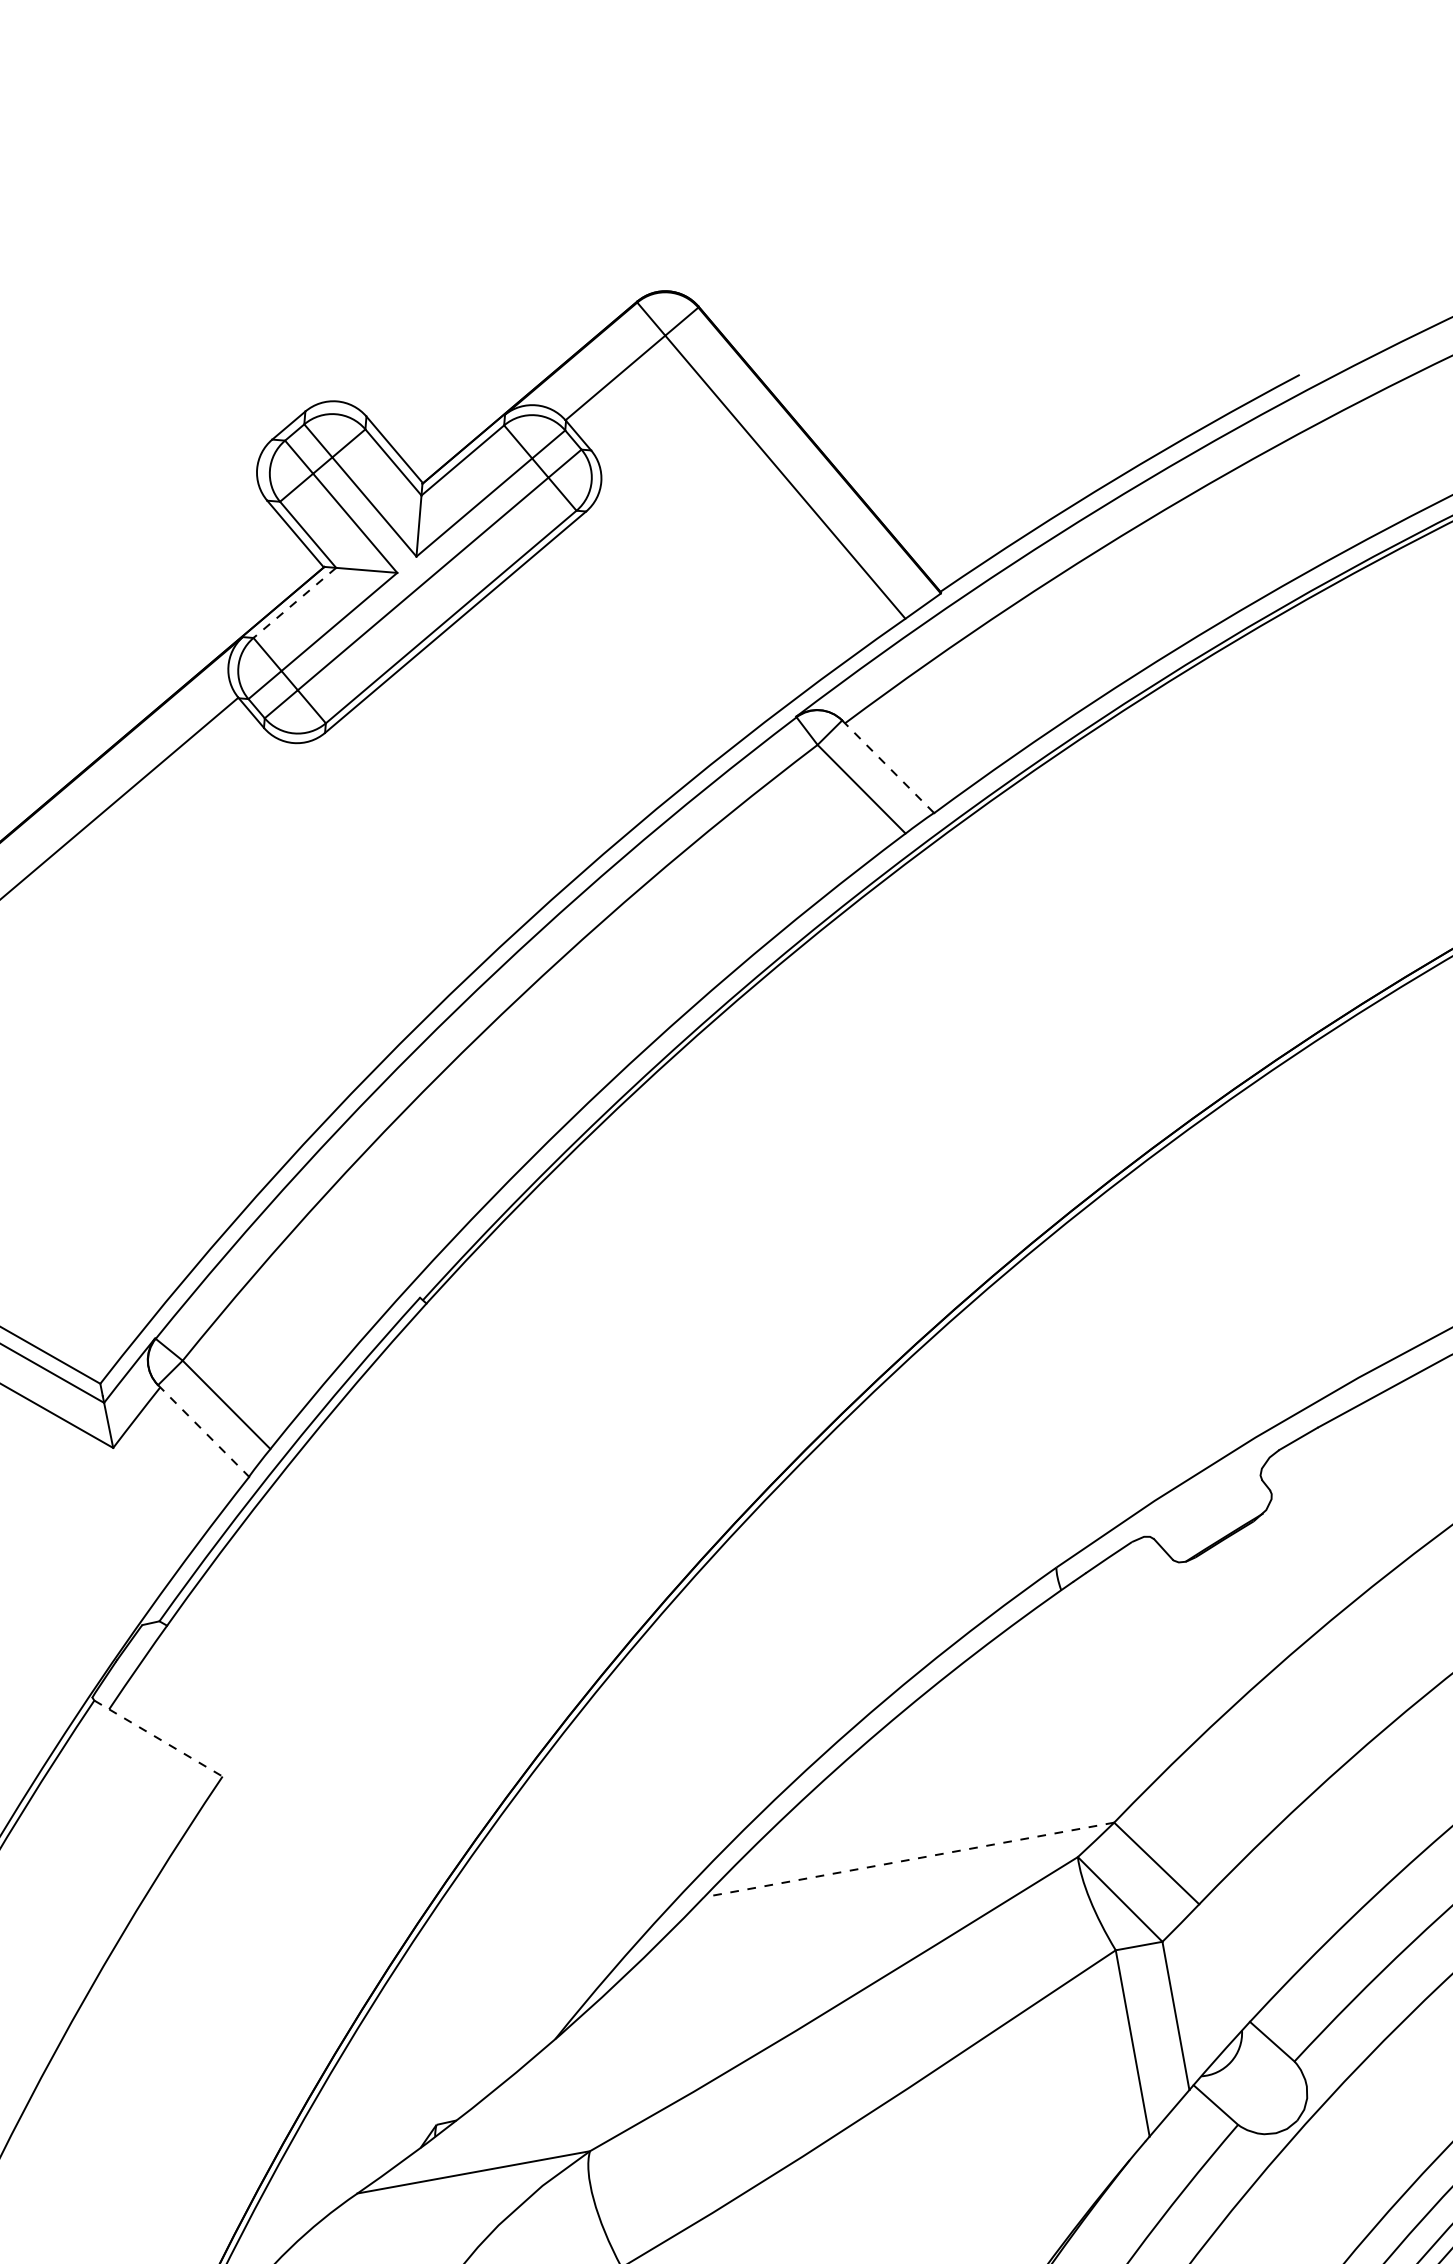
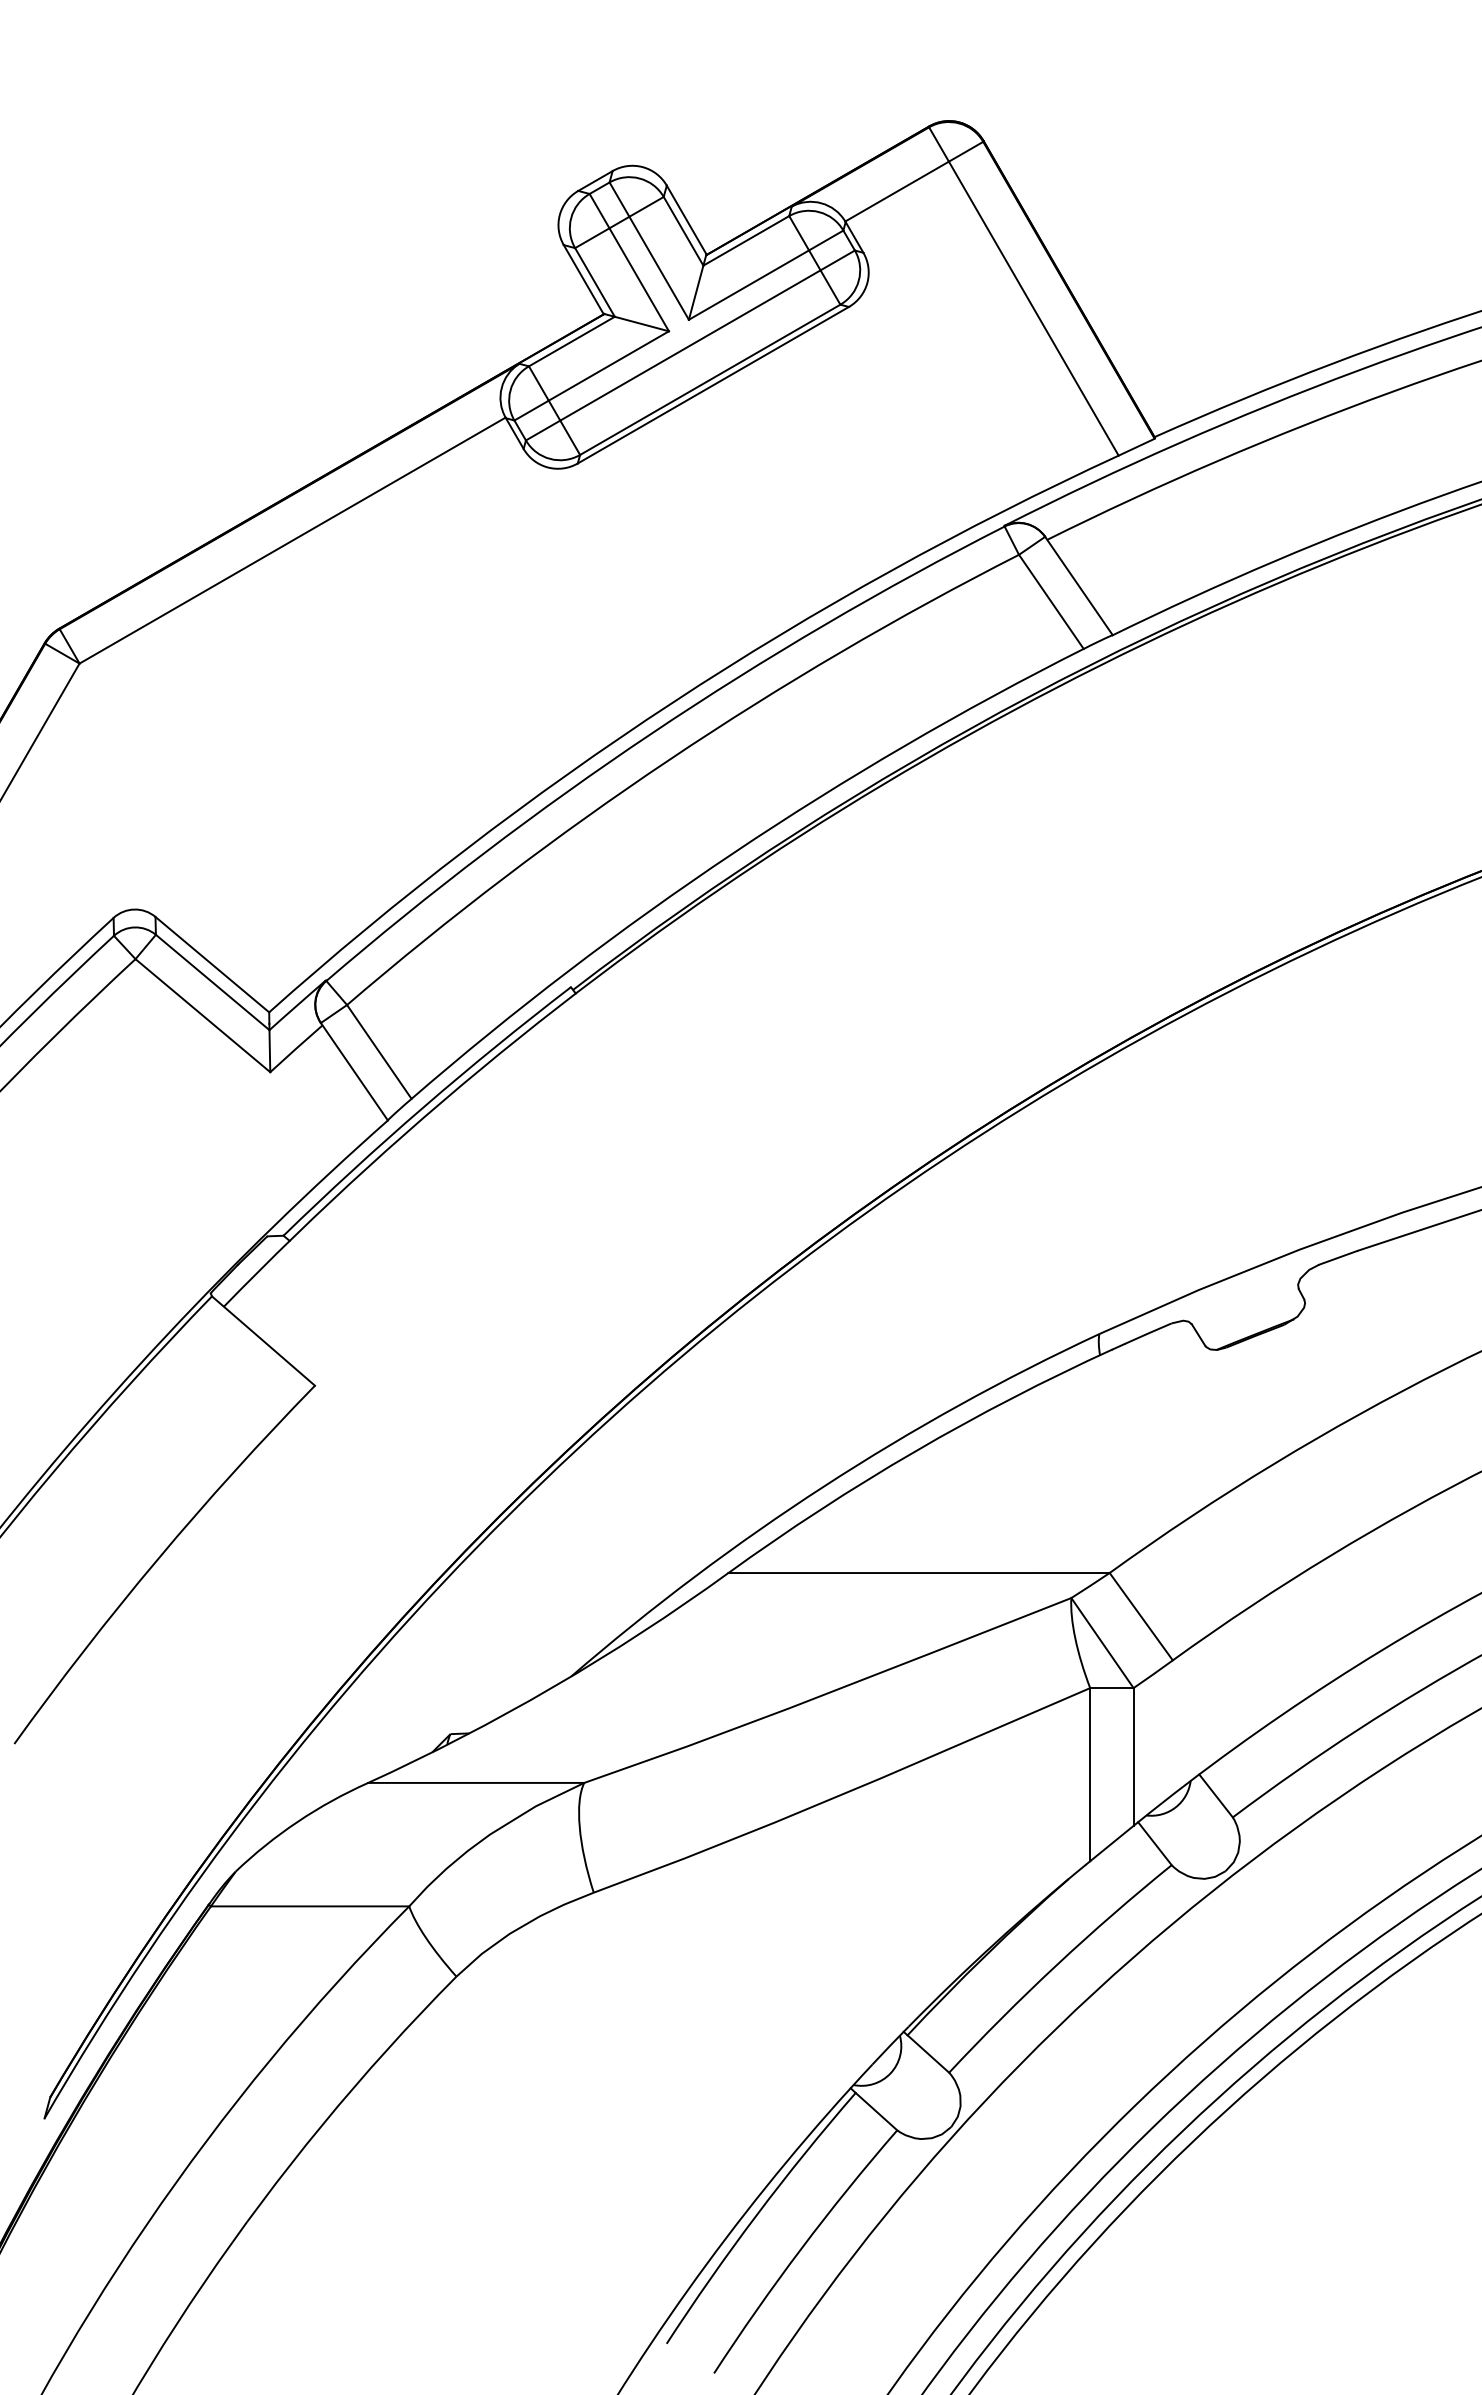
line: (294, 602) -> (571, 341), dashed -> solid
line: (887, 767) -> (1078, 586), dashed -> solid
line: (203, 1431) -> (354, 1072), dashed -> solid
line: (158, 1739) -> (263, 1341), dashed -> solid
line: (909, 1860) -> (919, 1573), dashed -> solid

